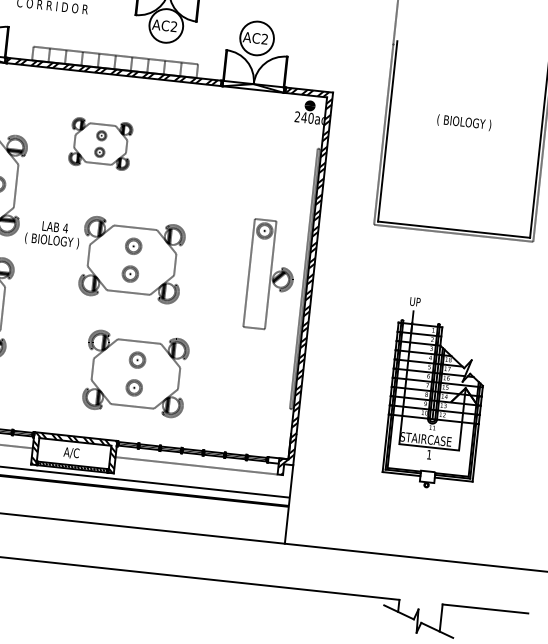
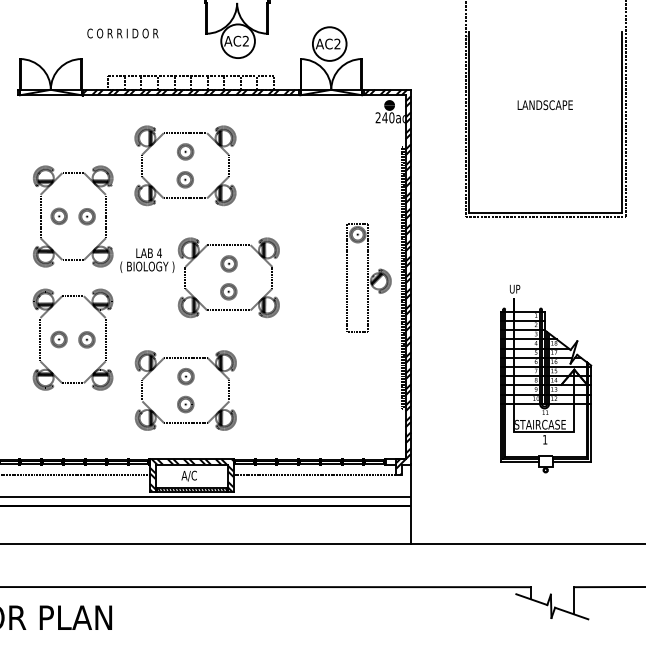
text: (464, 122) -> (544, 105), ( BIOLOGY ) -> LANDSCAPE
part: (100, 143) -> (185, 165), size x1.67
part: (135, 373) -> (185, 390), moved

